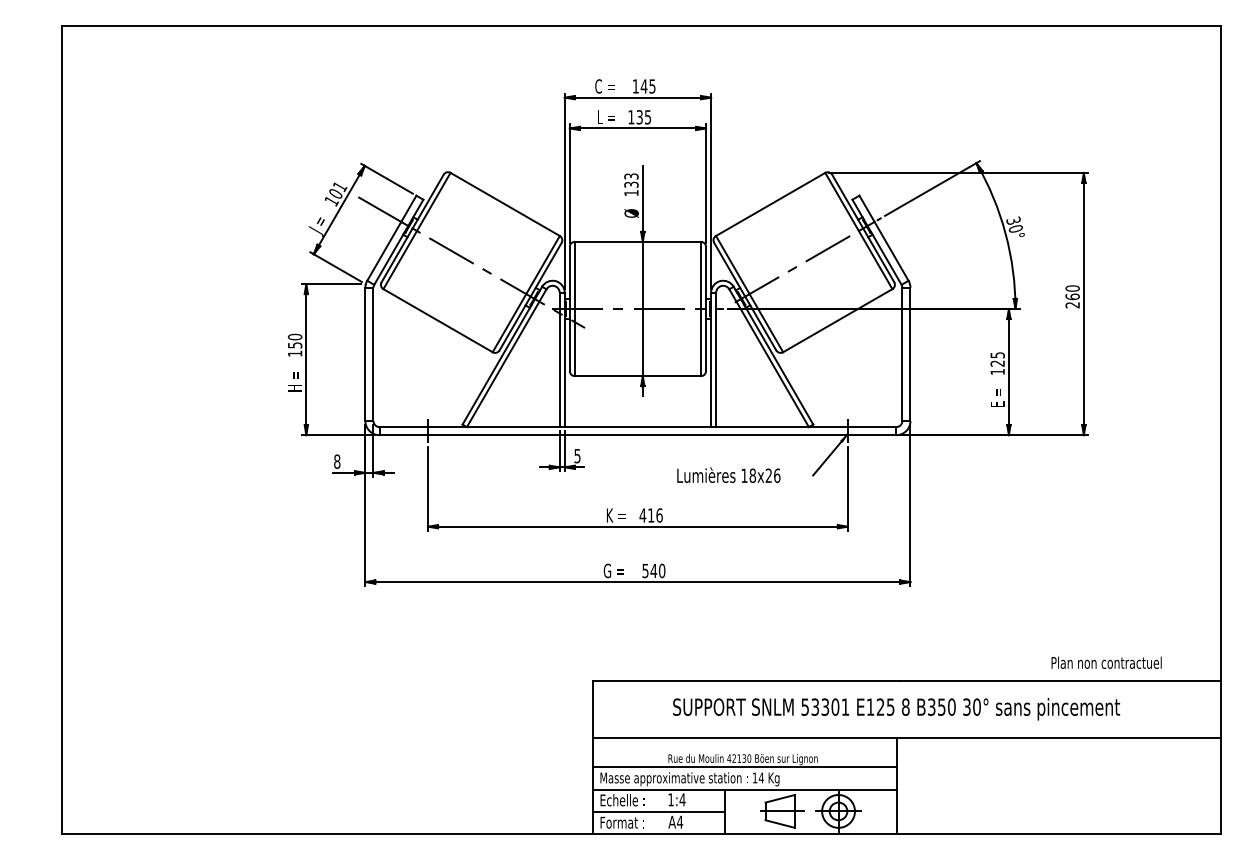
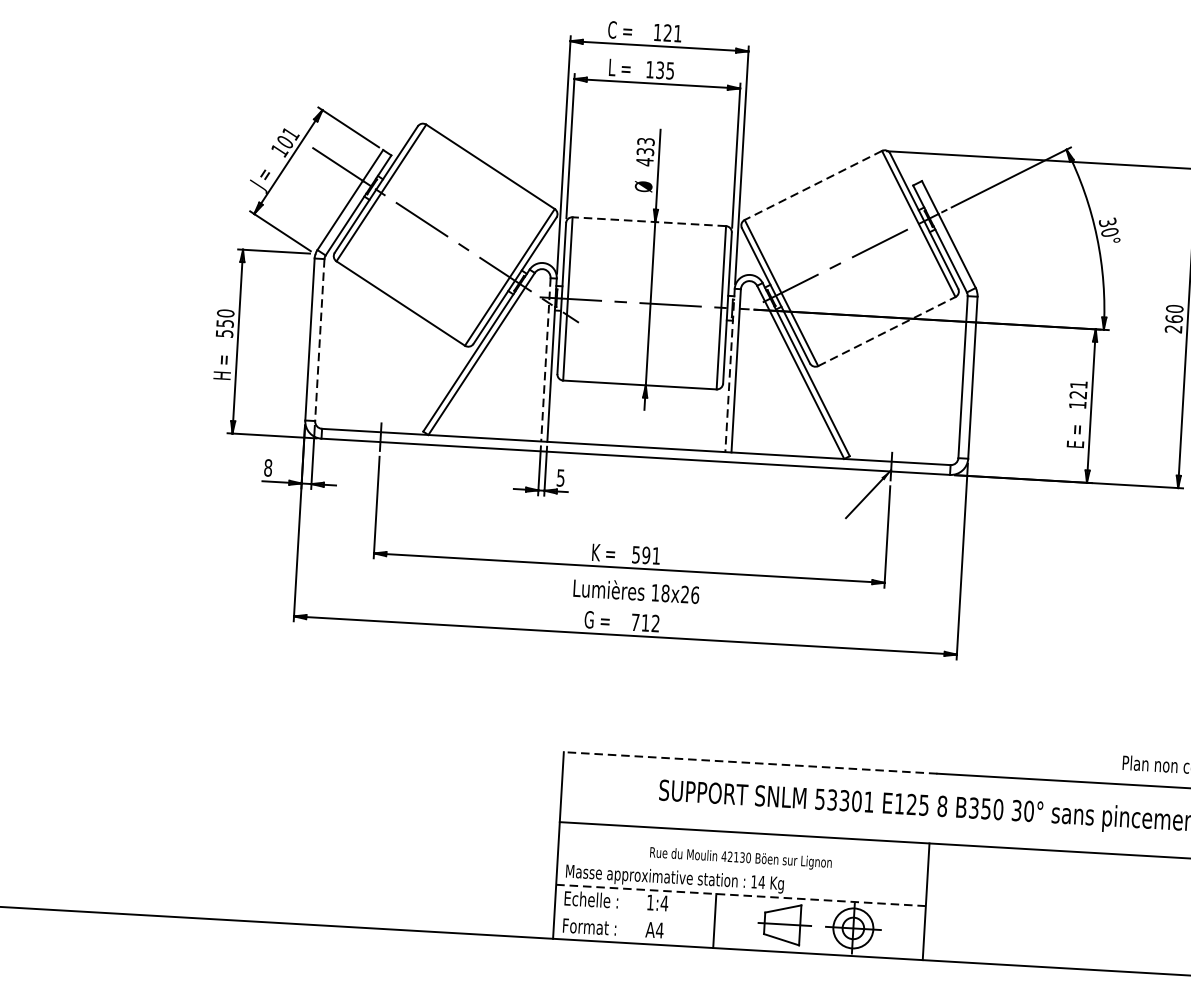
text: (647, 86) -> (671, 33), 145 -> 121
text: (631, 192) -> (644, 161), 133 -> 433
line: (770, 204) -> (813, 185), solid -> dashed
line: (637, 241) -> (648, 221), solid -> dashed
line: (838, 320) -> (887, 331), solid -> dashed
text: (295, 353) -> (225, 333), 150 -> 550
line: (373, 354) -> (319, 340), solid -> dashed
text: (997, 355) -> (1078, 385), 125 -> 121
line: (559, 360) -> (545, 360), solid -> dashed
line: (711, 360) -> (730, 371), solid -> dashed
text: (728, 474) -> (636, 590), moved
text: (650, 515) -> (645, 555), 416 -> 591
text: (653, 570) -> (645, 622), 540 -> 712
line: (746, 680) -> (750, 762), solid -> dashed
line: (744, 767) -> (742, 868), removed
line: (744, 789) -> (740, 895), solid -> dashed
line: (658, 811) -> (634, 915), removed

